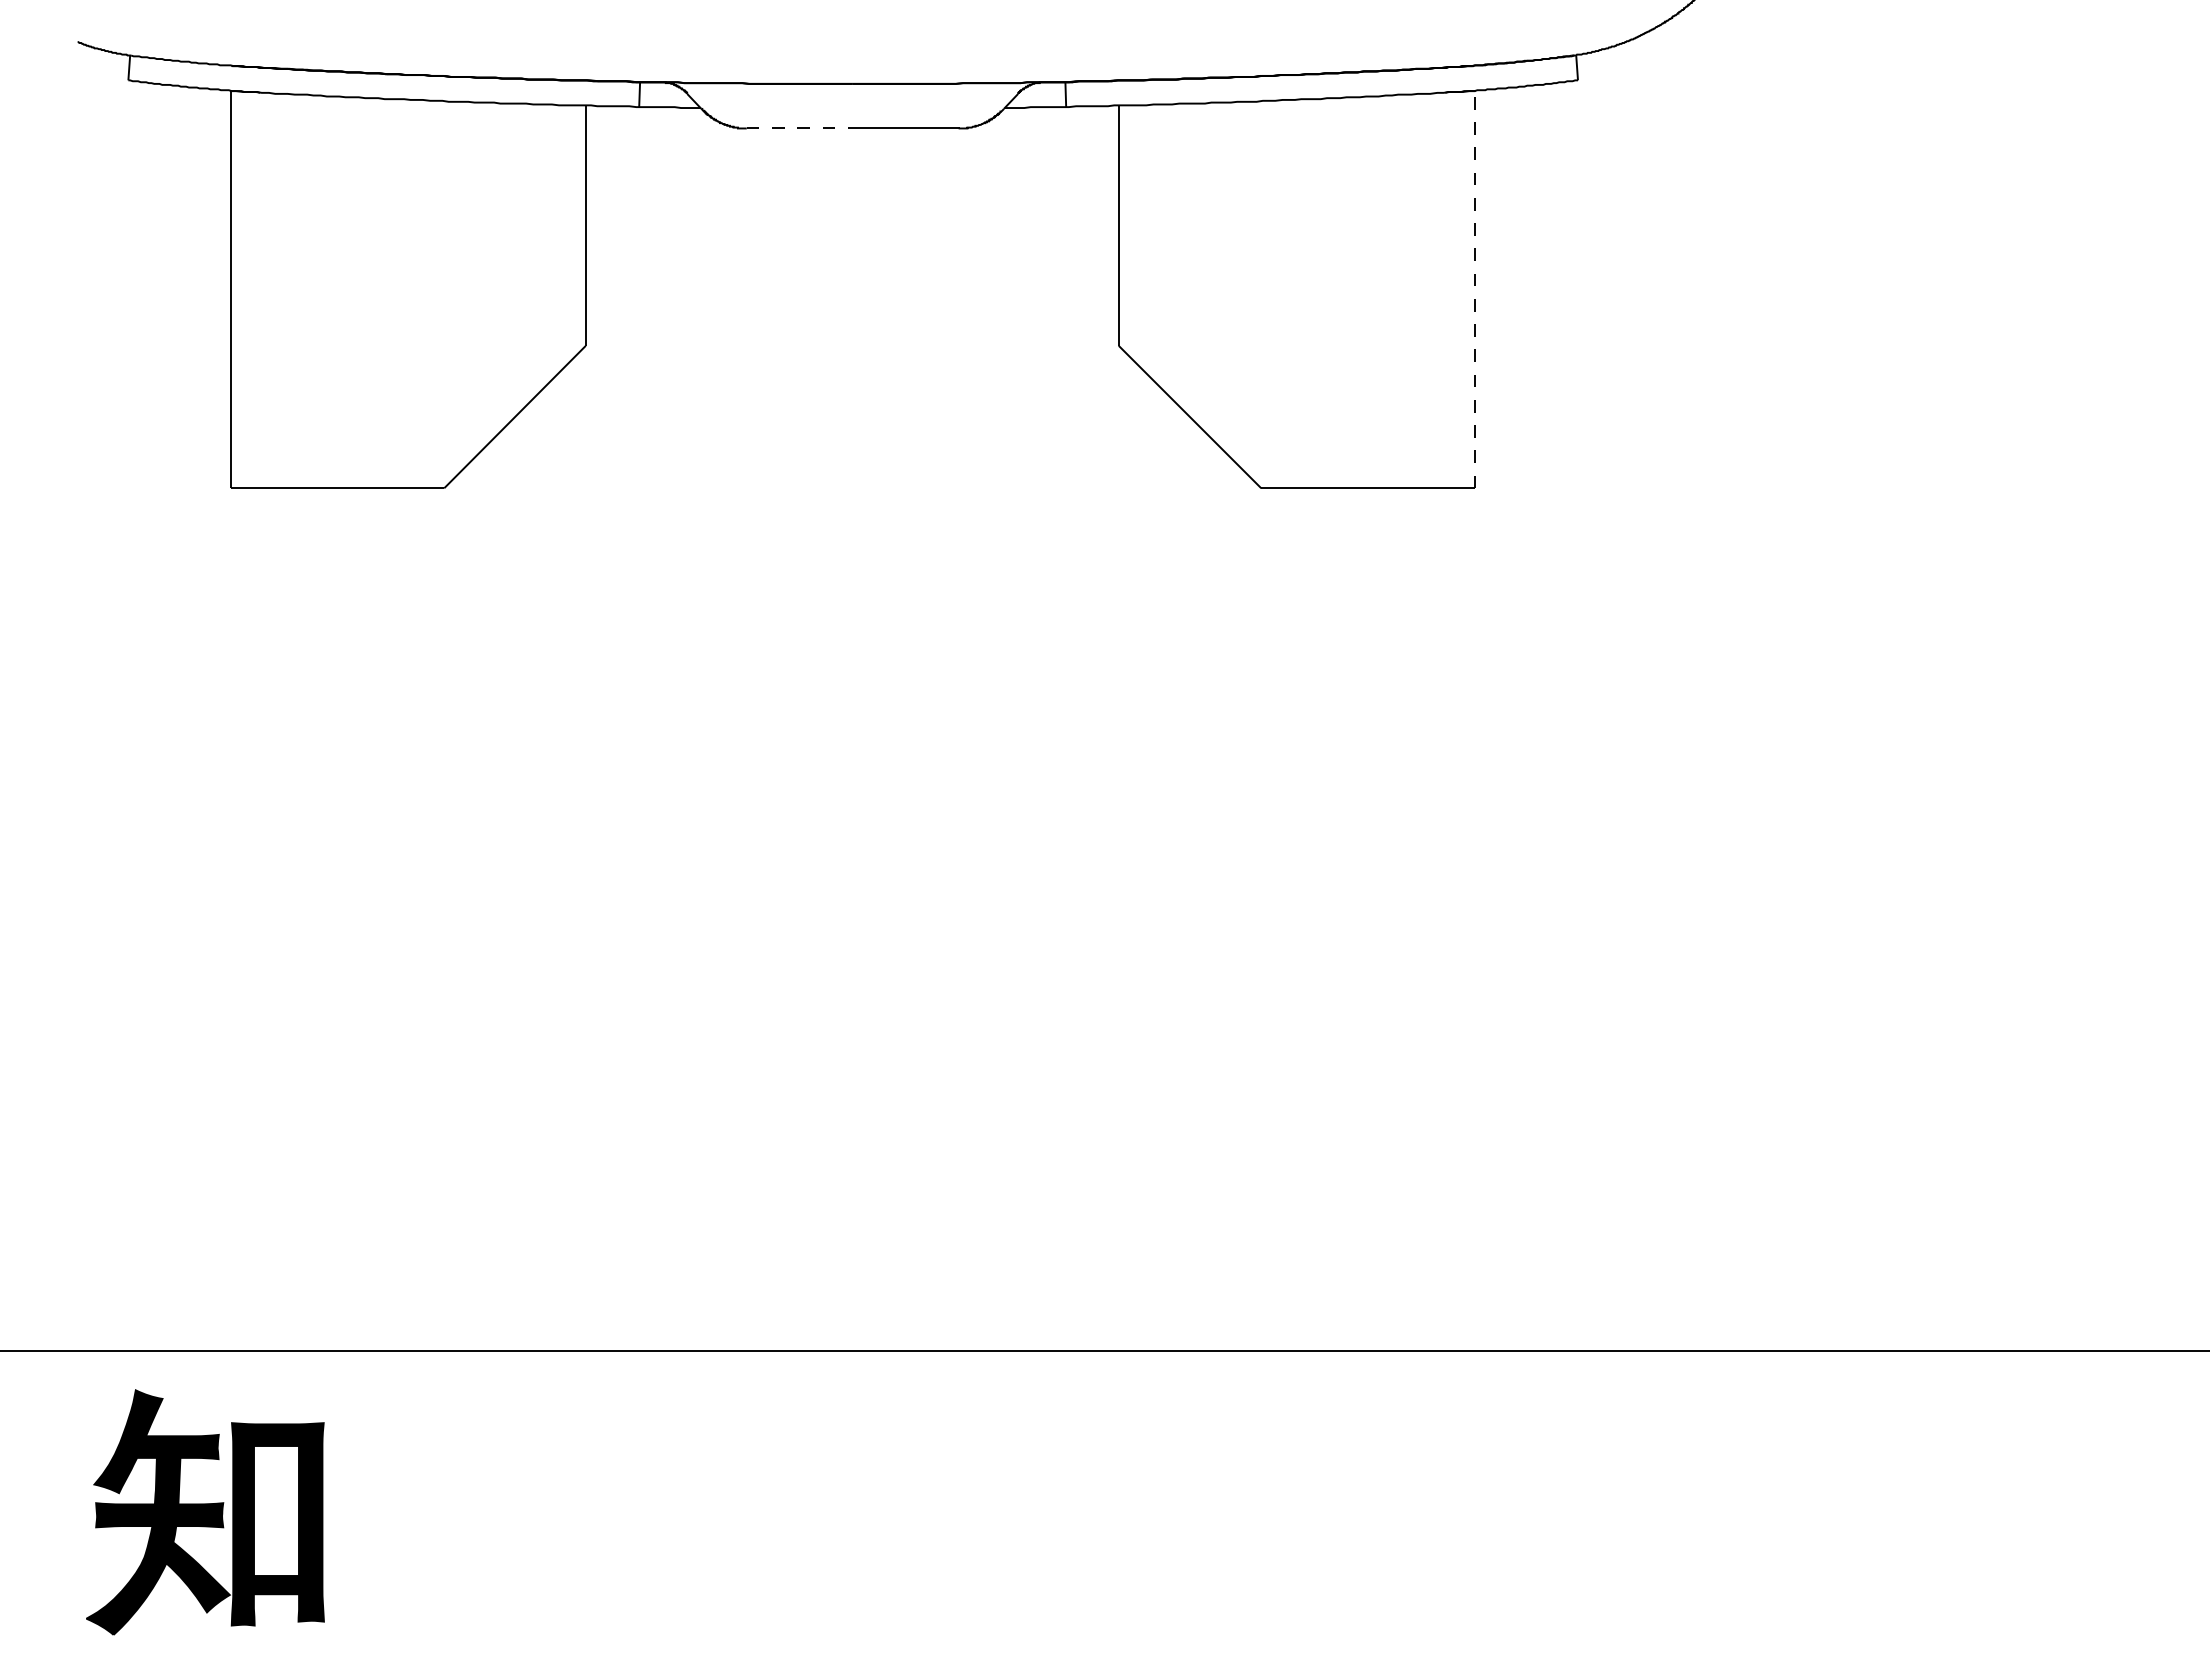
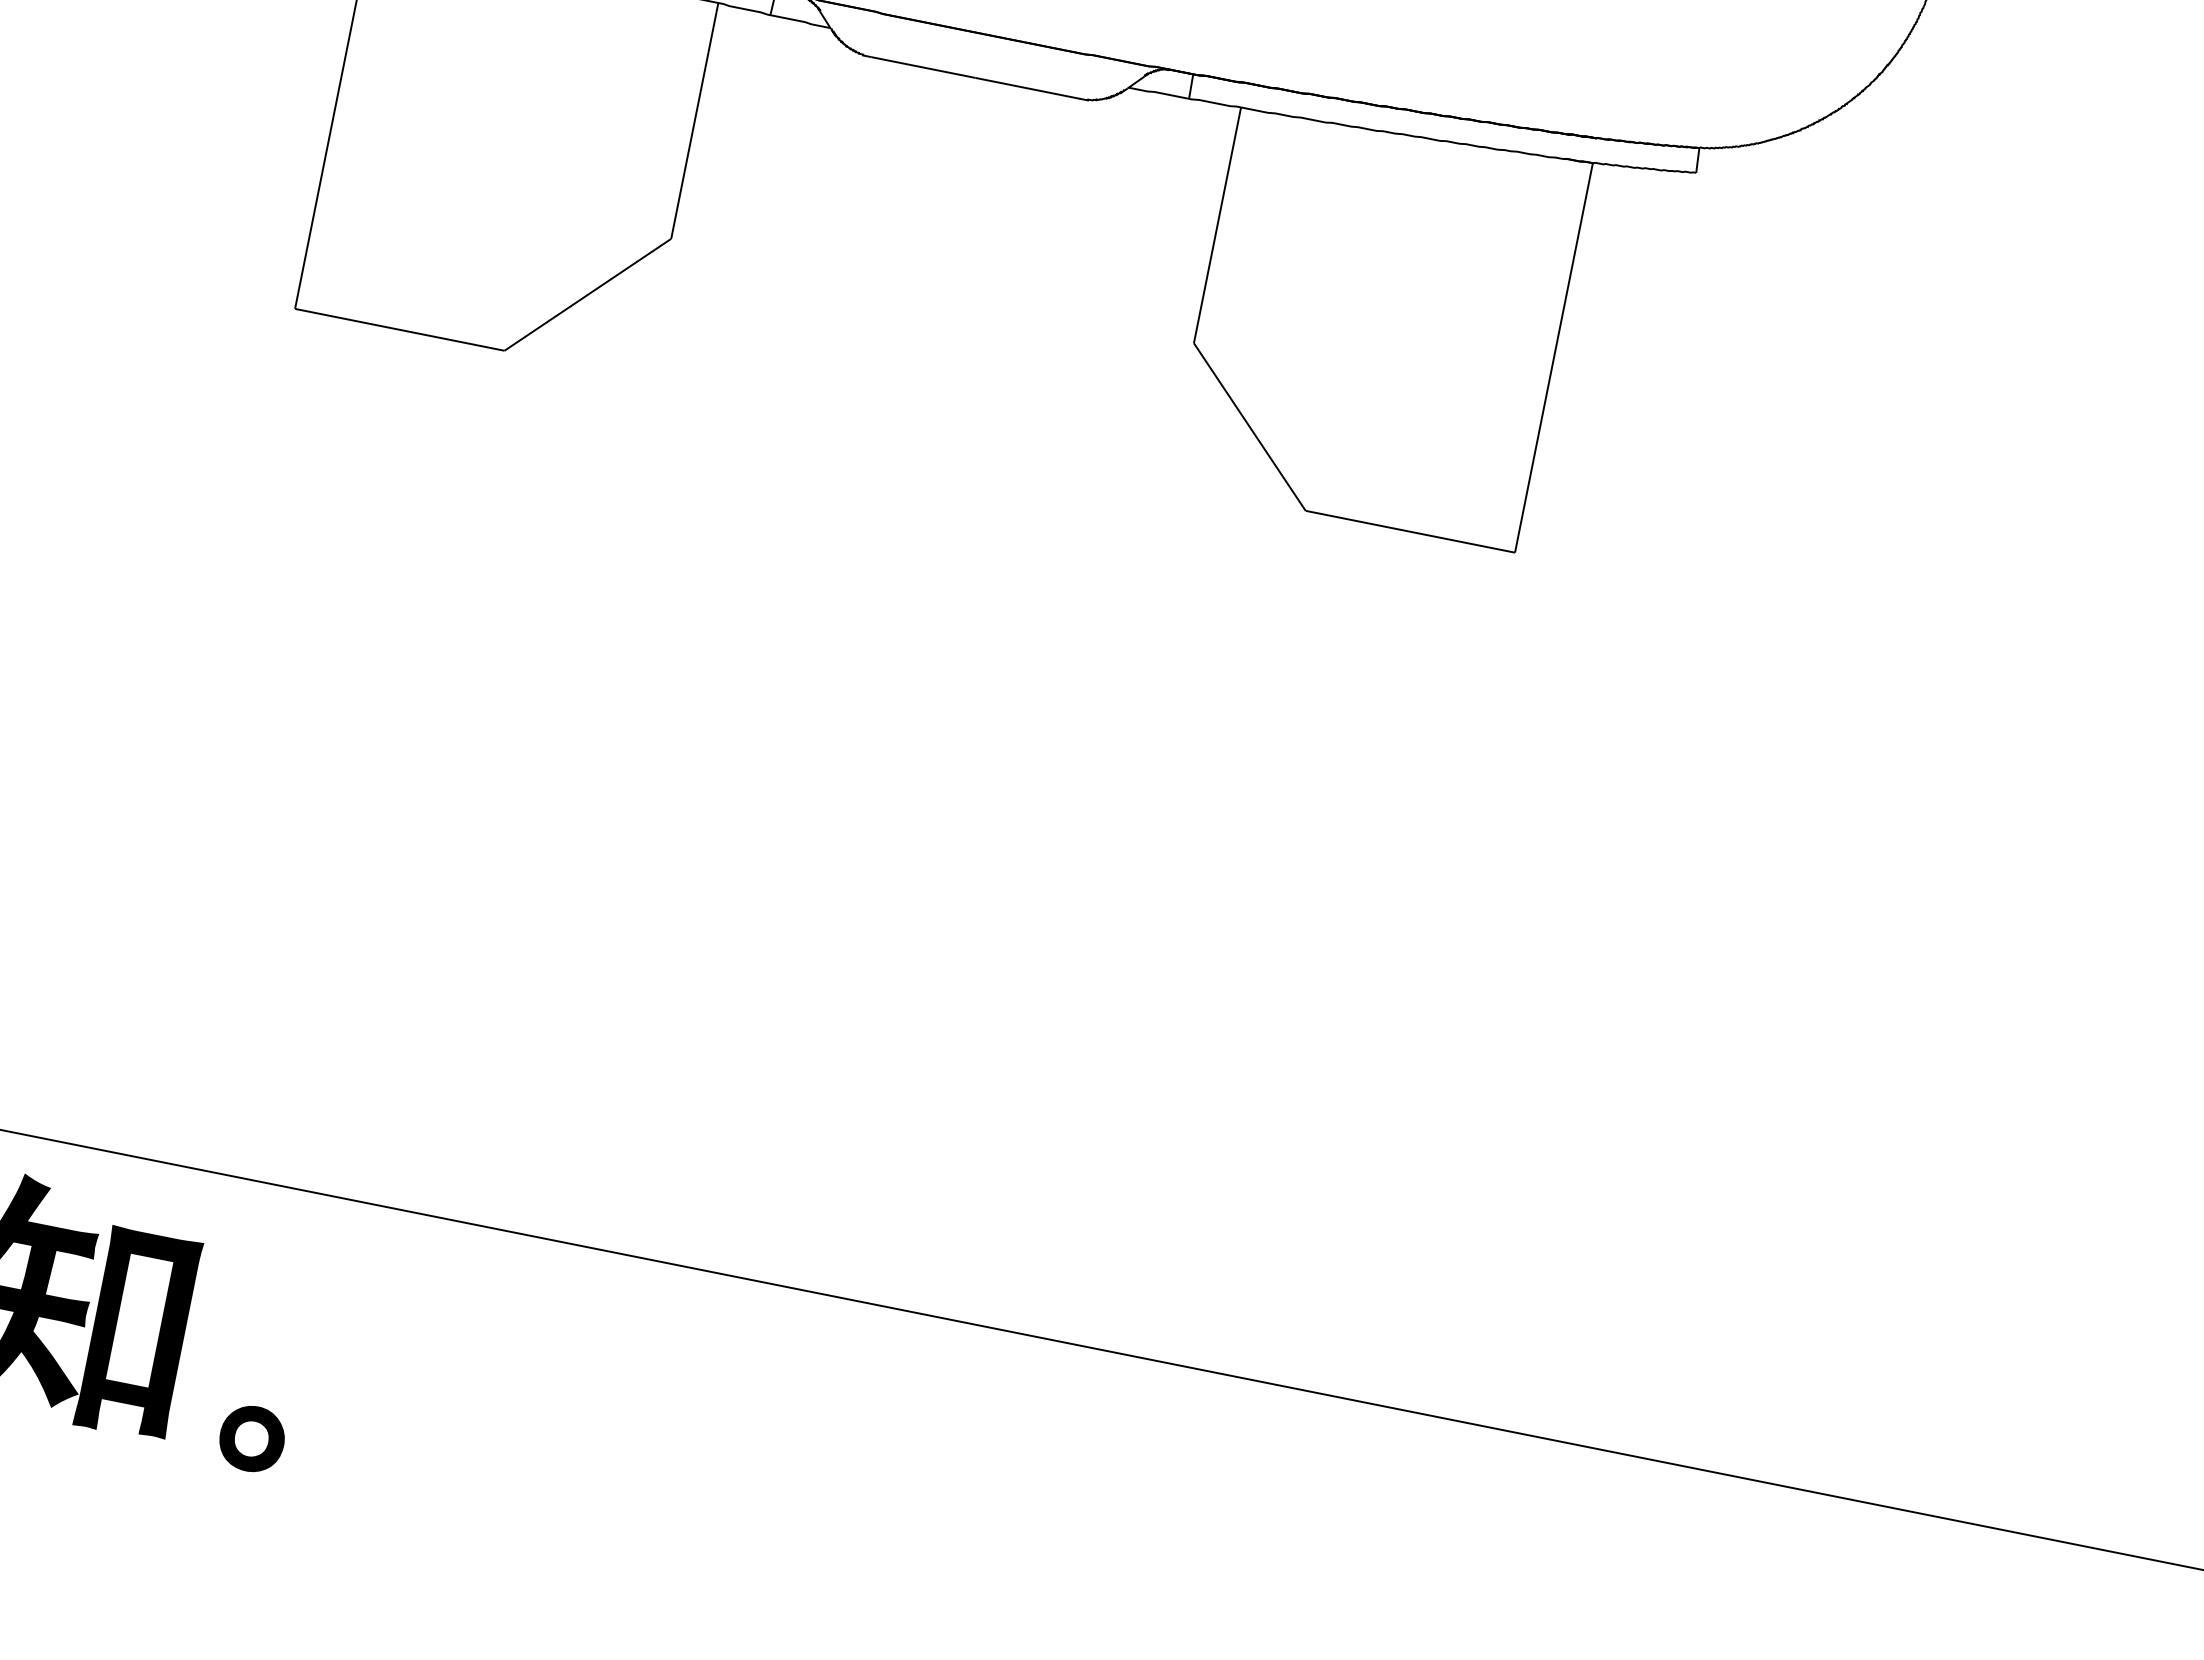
line: (799, 128) -> (923, 67), dashed -> solid
line: (1474, 289) -> (1553, 357), dashed -> solid
part: (409, 1604) -> (251, 1438), added

